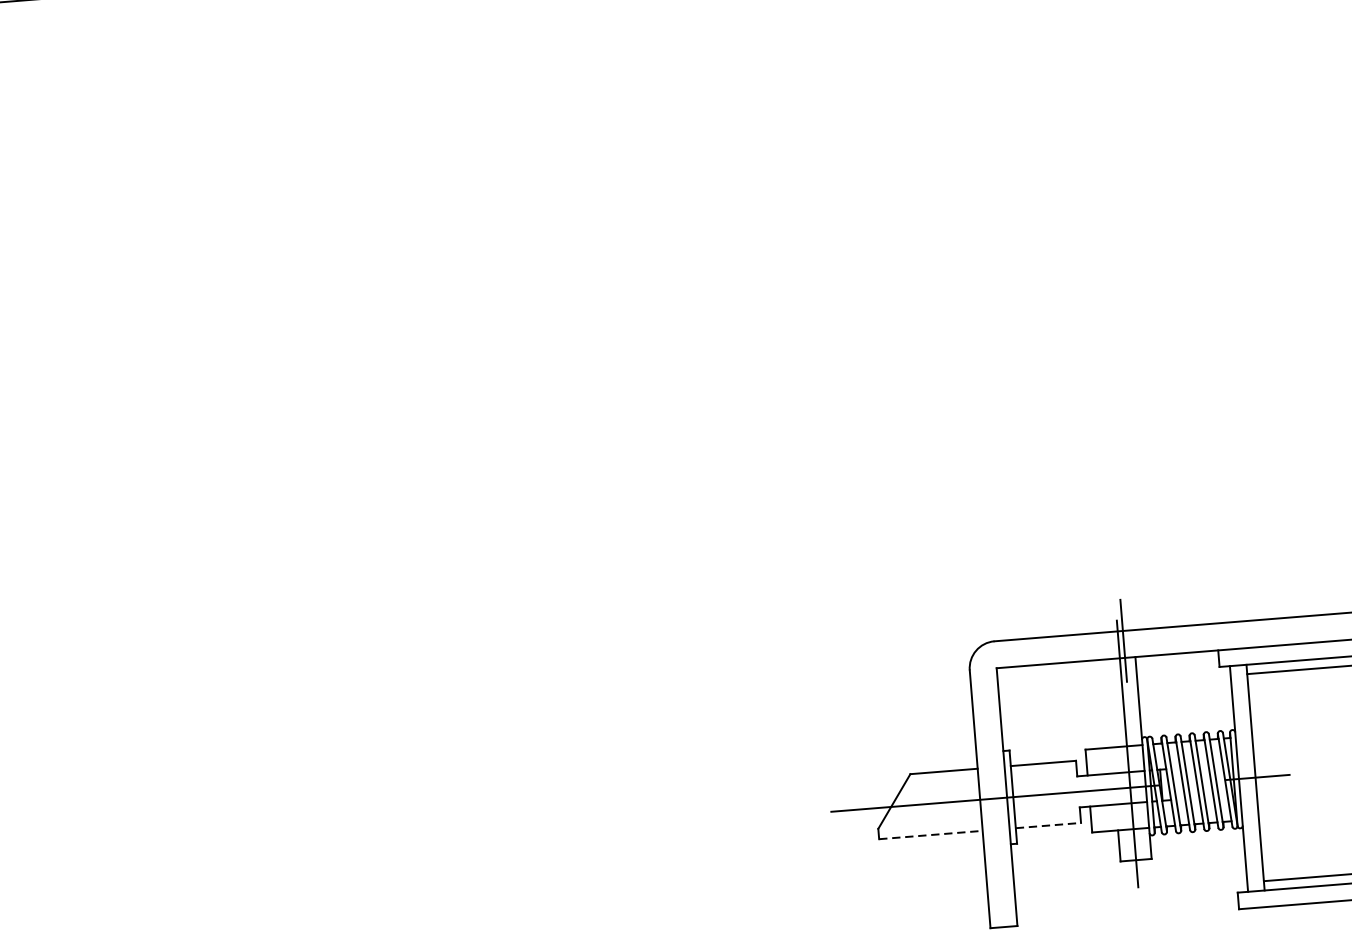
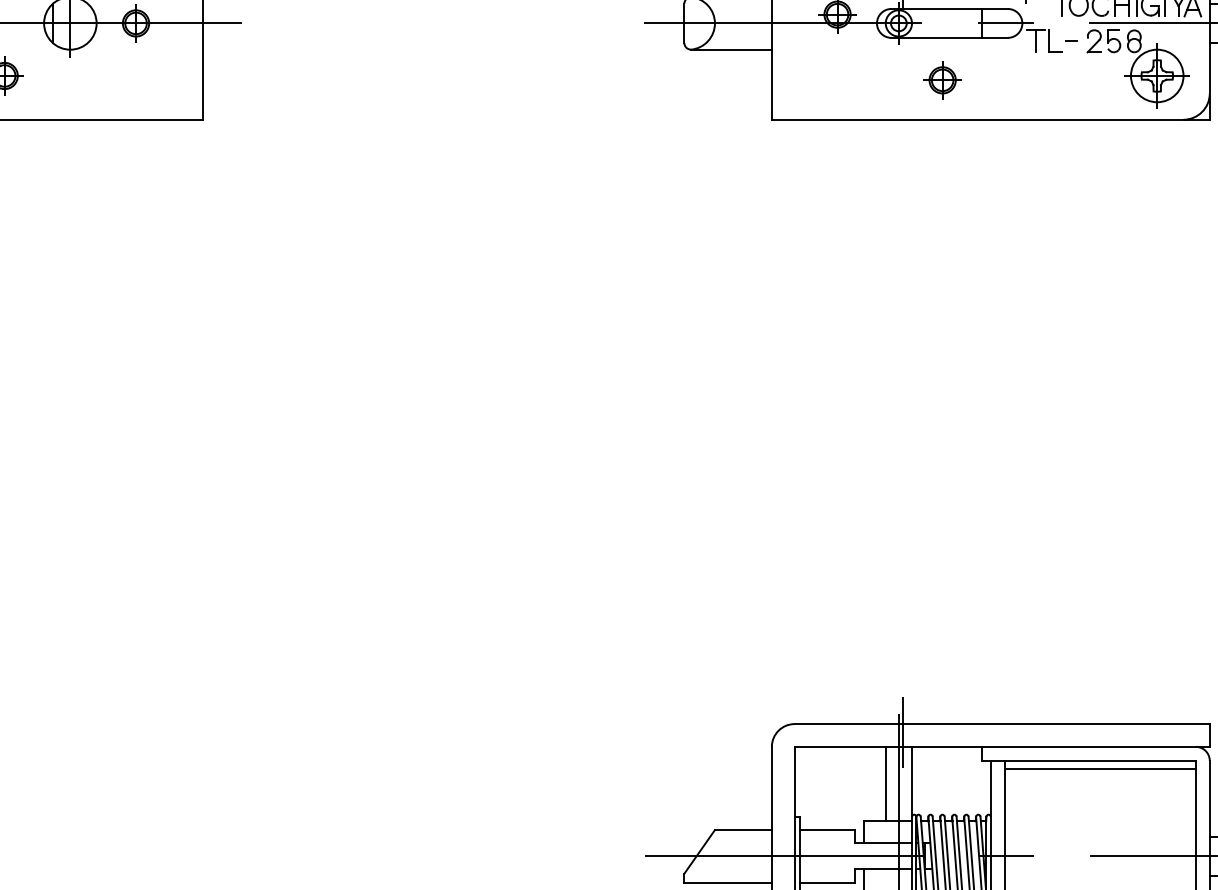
line: (1107, 702) -> (885, 783), added
line: (1048, 825) -> (827, 882), dashed -> solid
line: (931, 834) -> (728, 882), dashed -> solid

